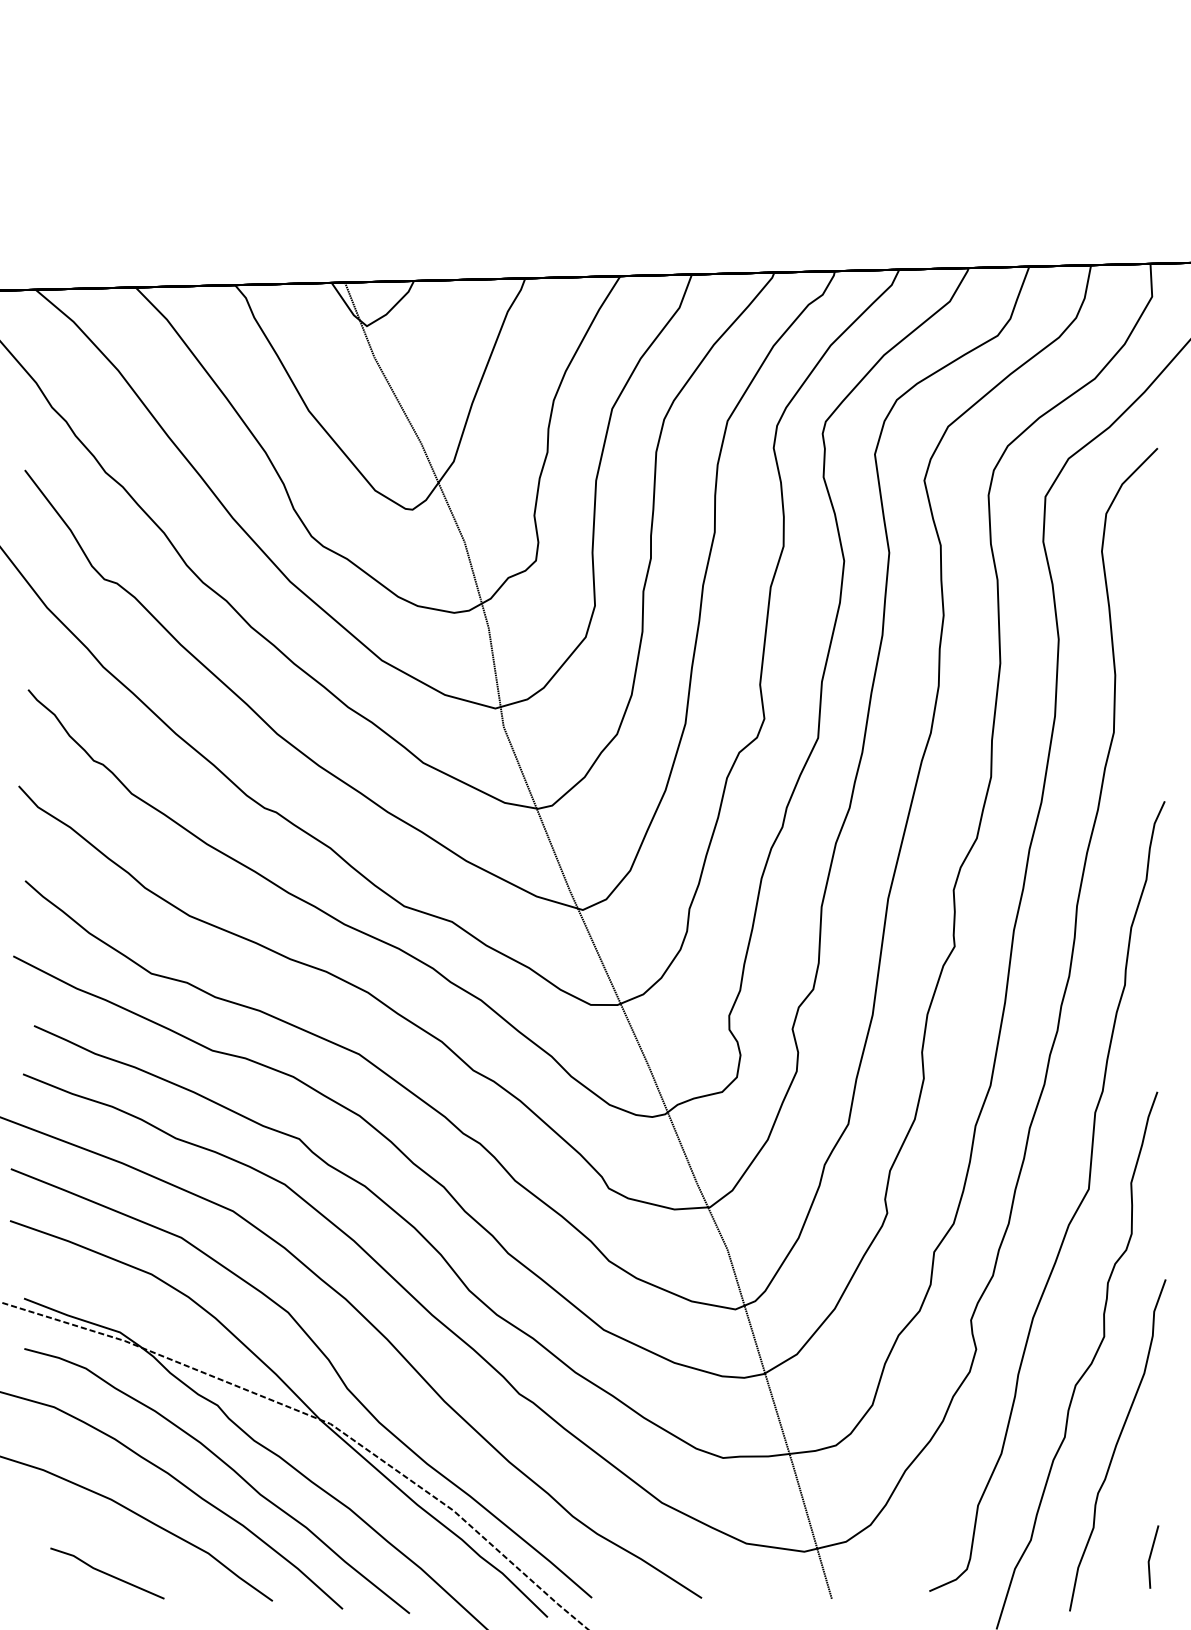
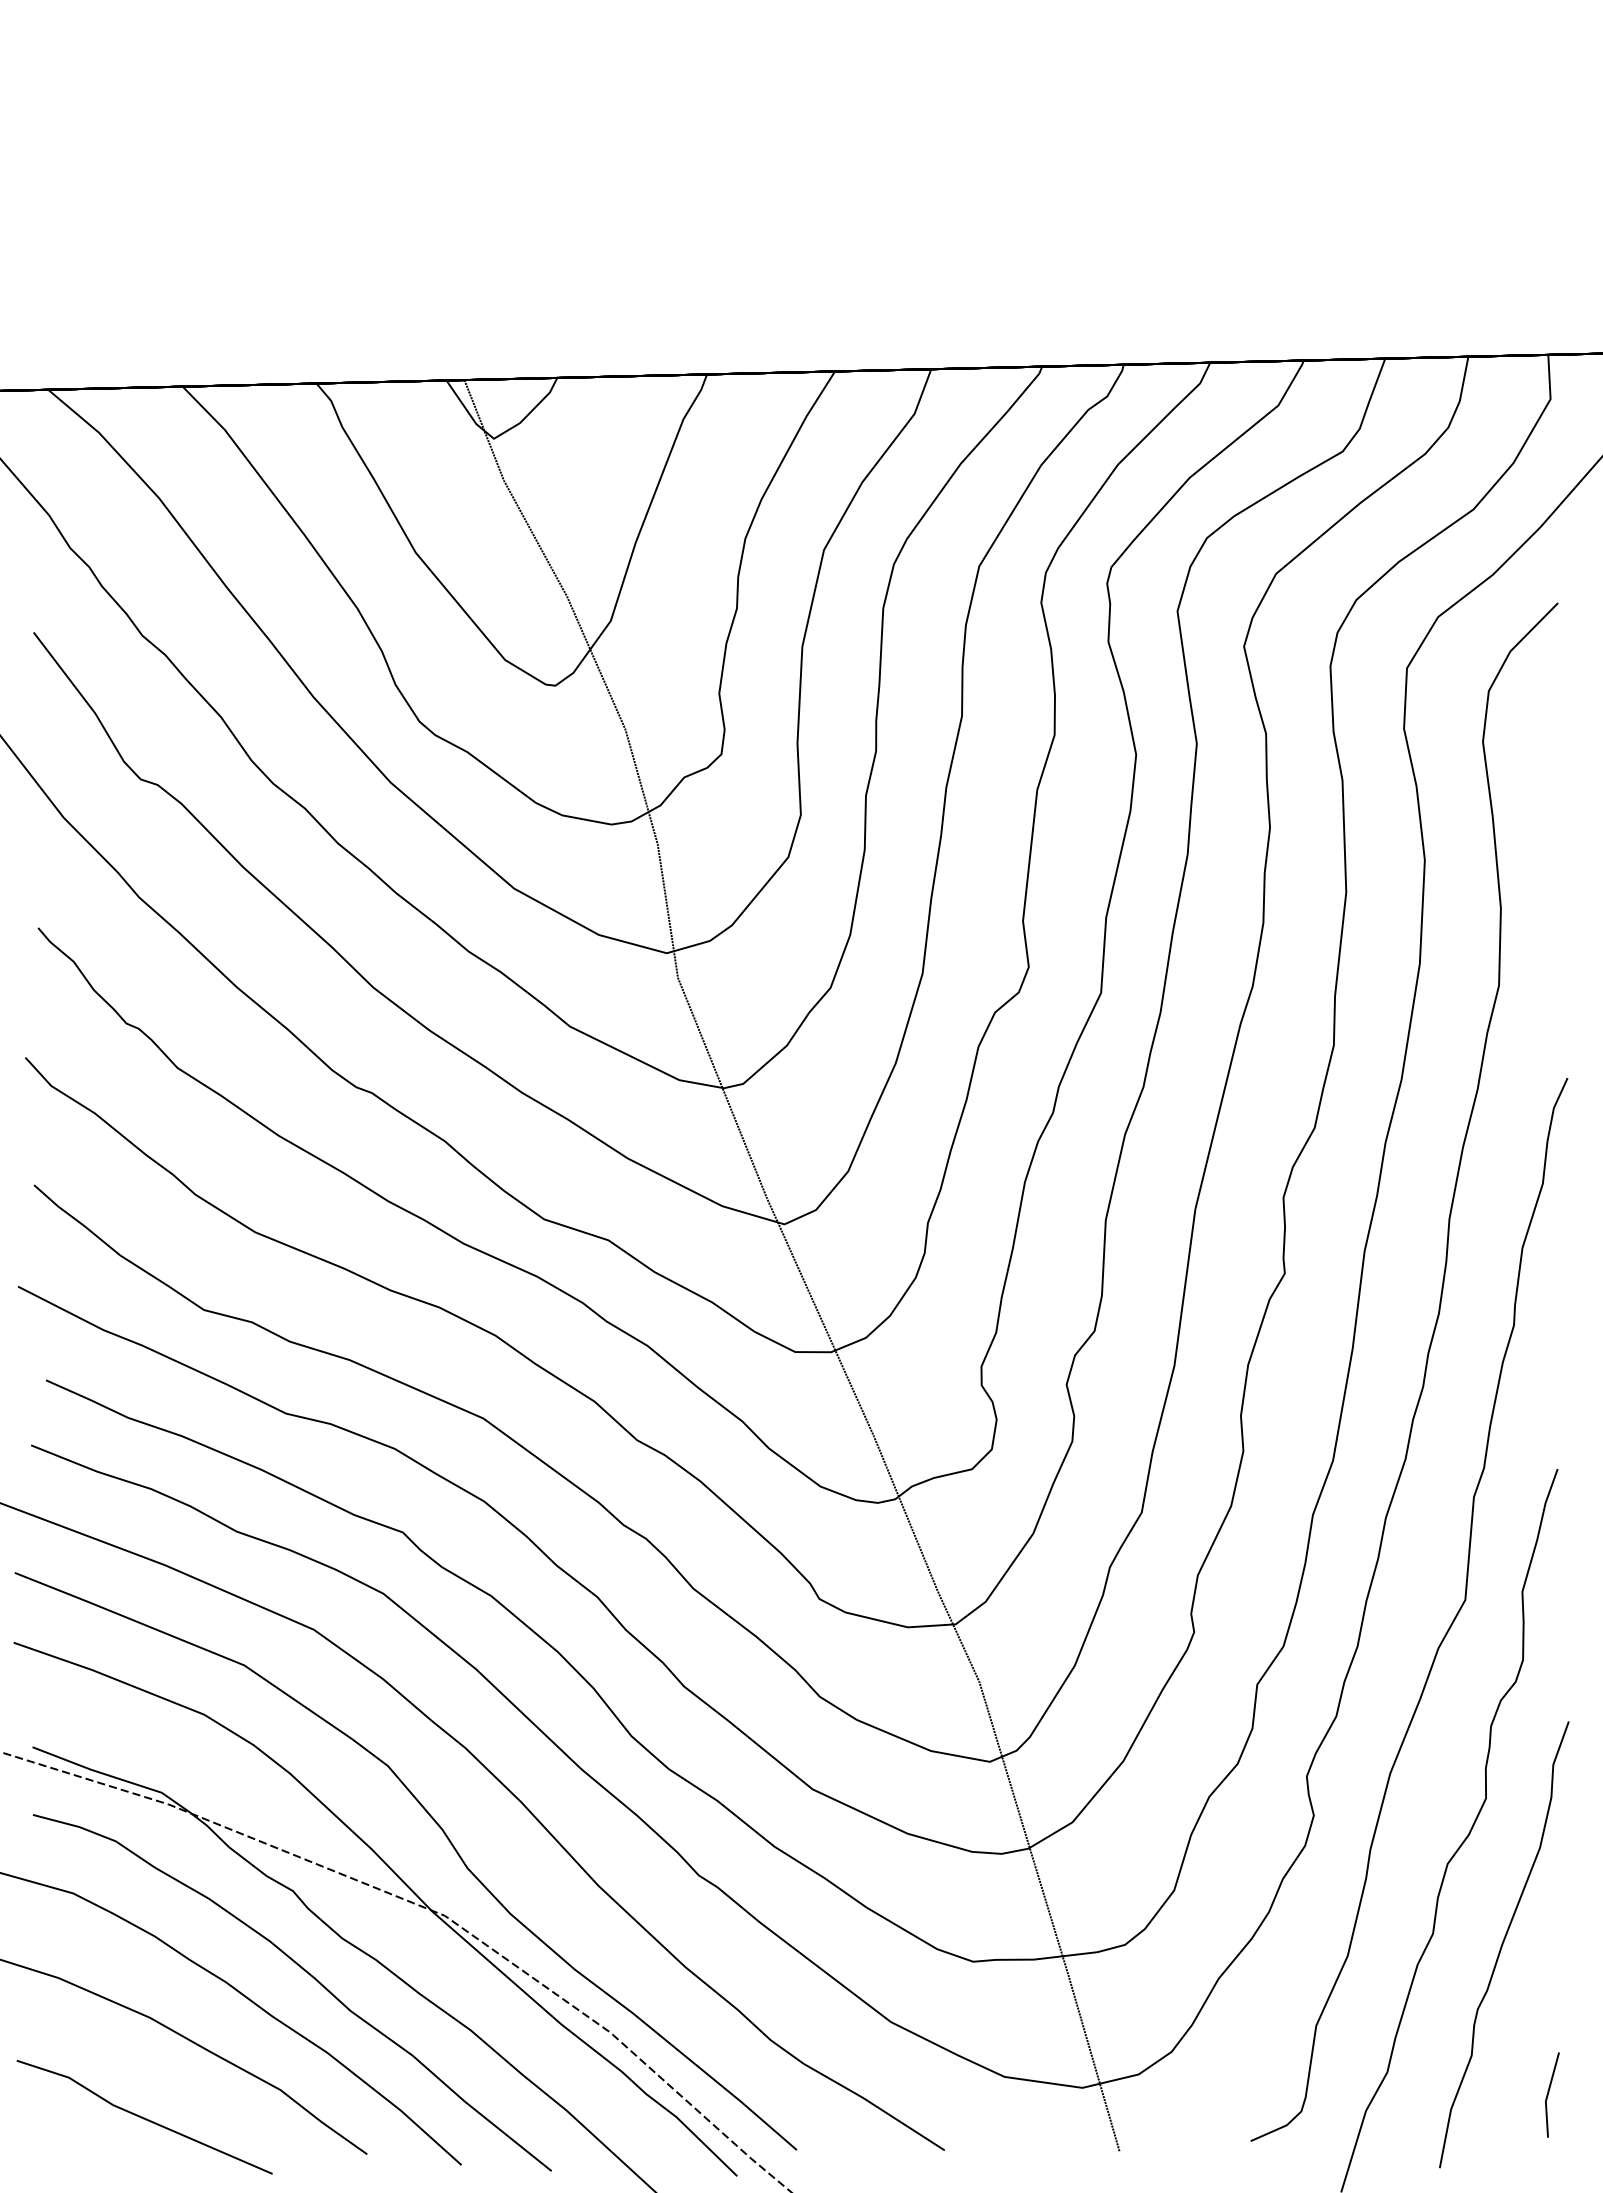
part: (107, 1573) -> (144, 2117), size x1.67

